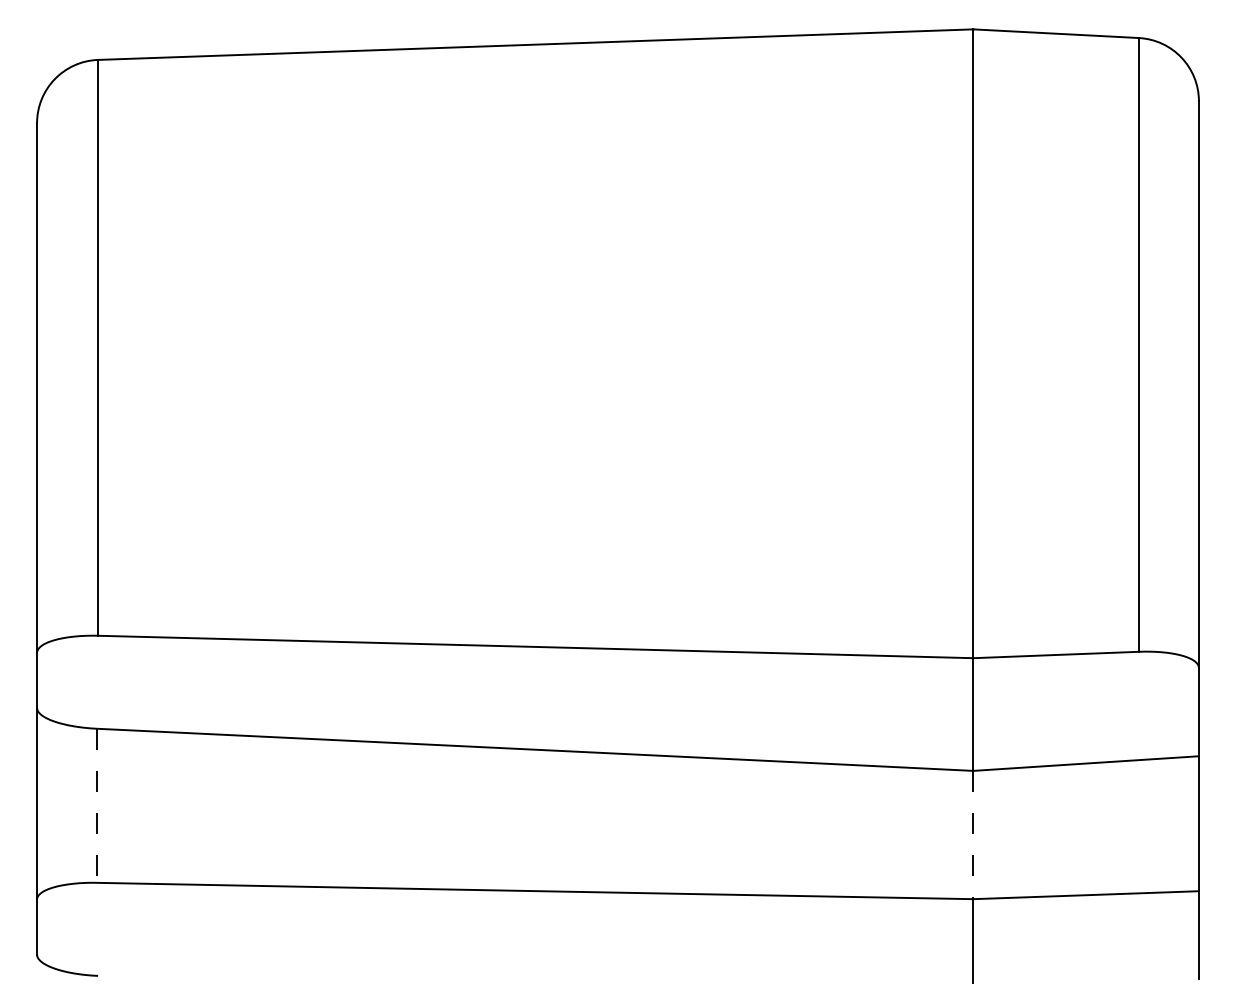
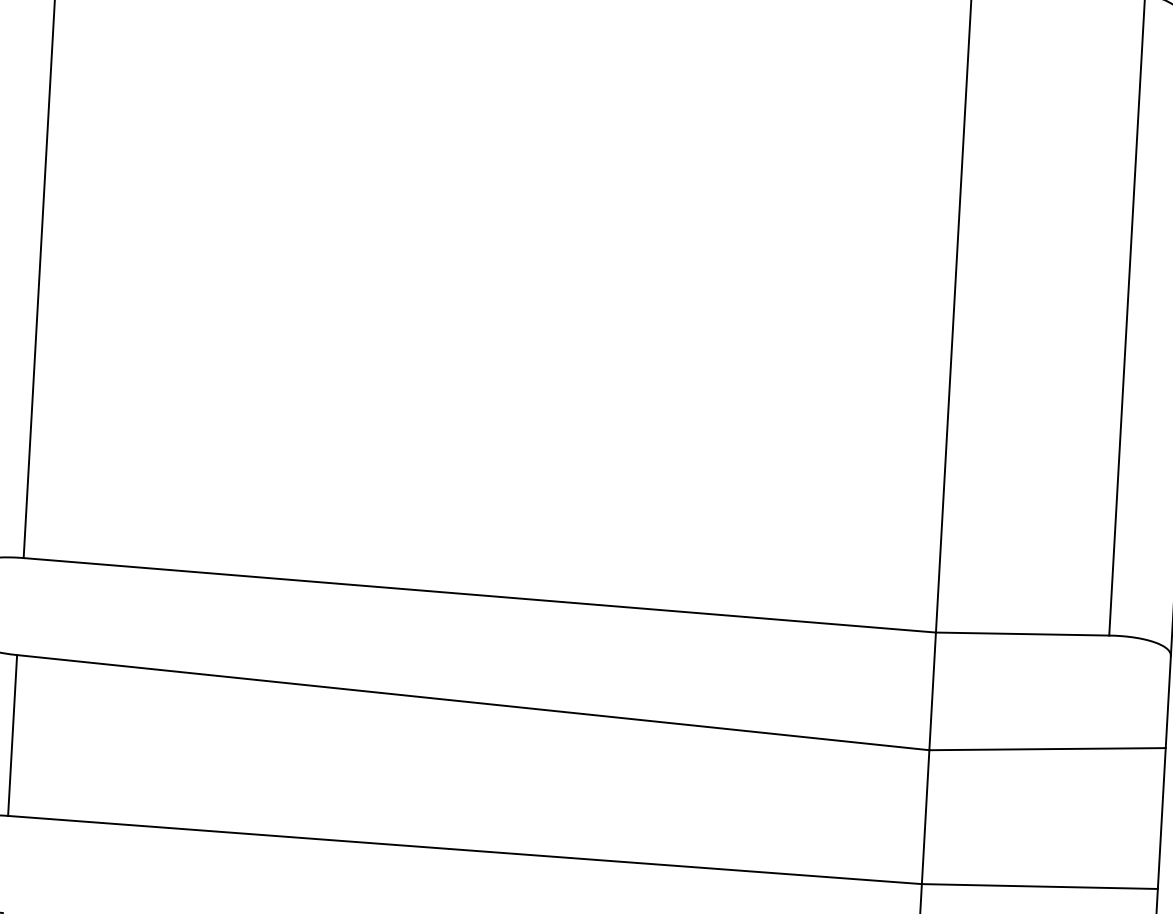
line: (97, 806) -> (13, 736), dashed -> solid
line: (973, 835) -> (925, 817), dashed -> solid

